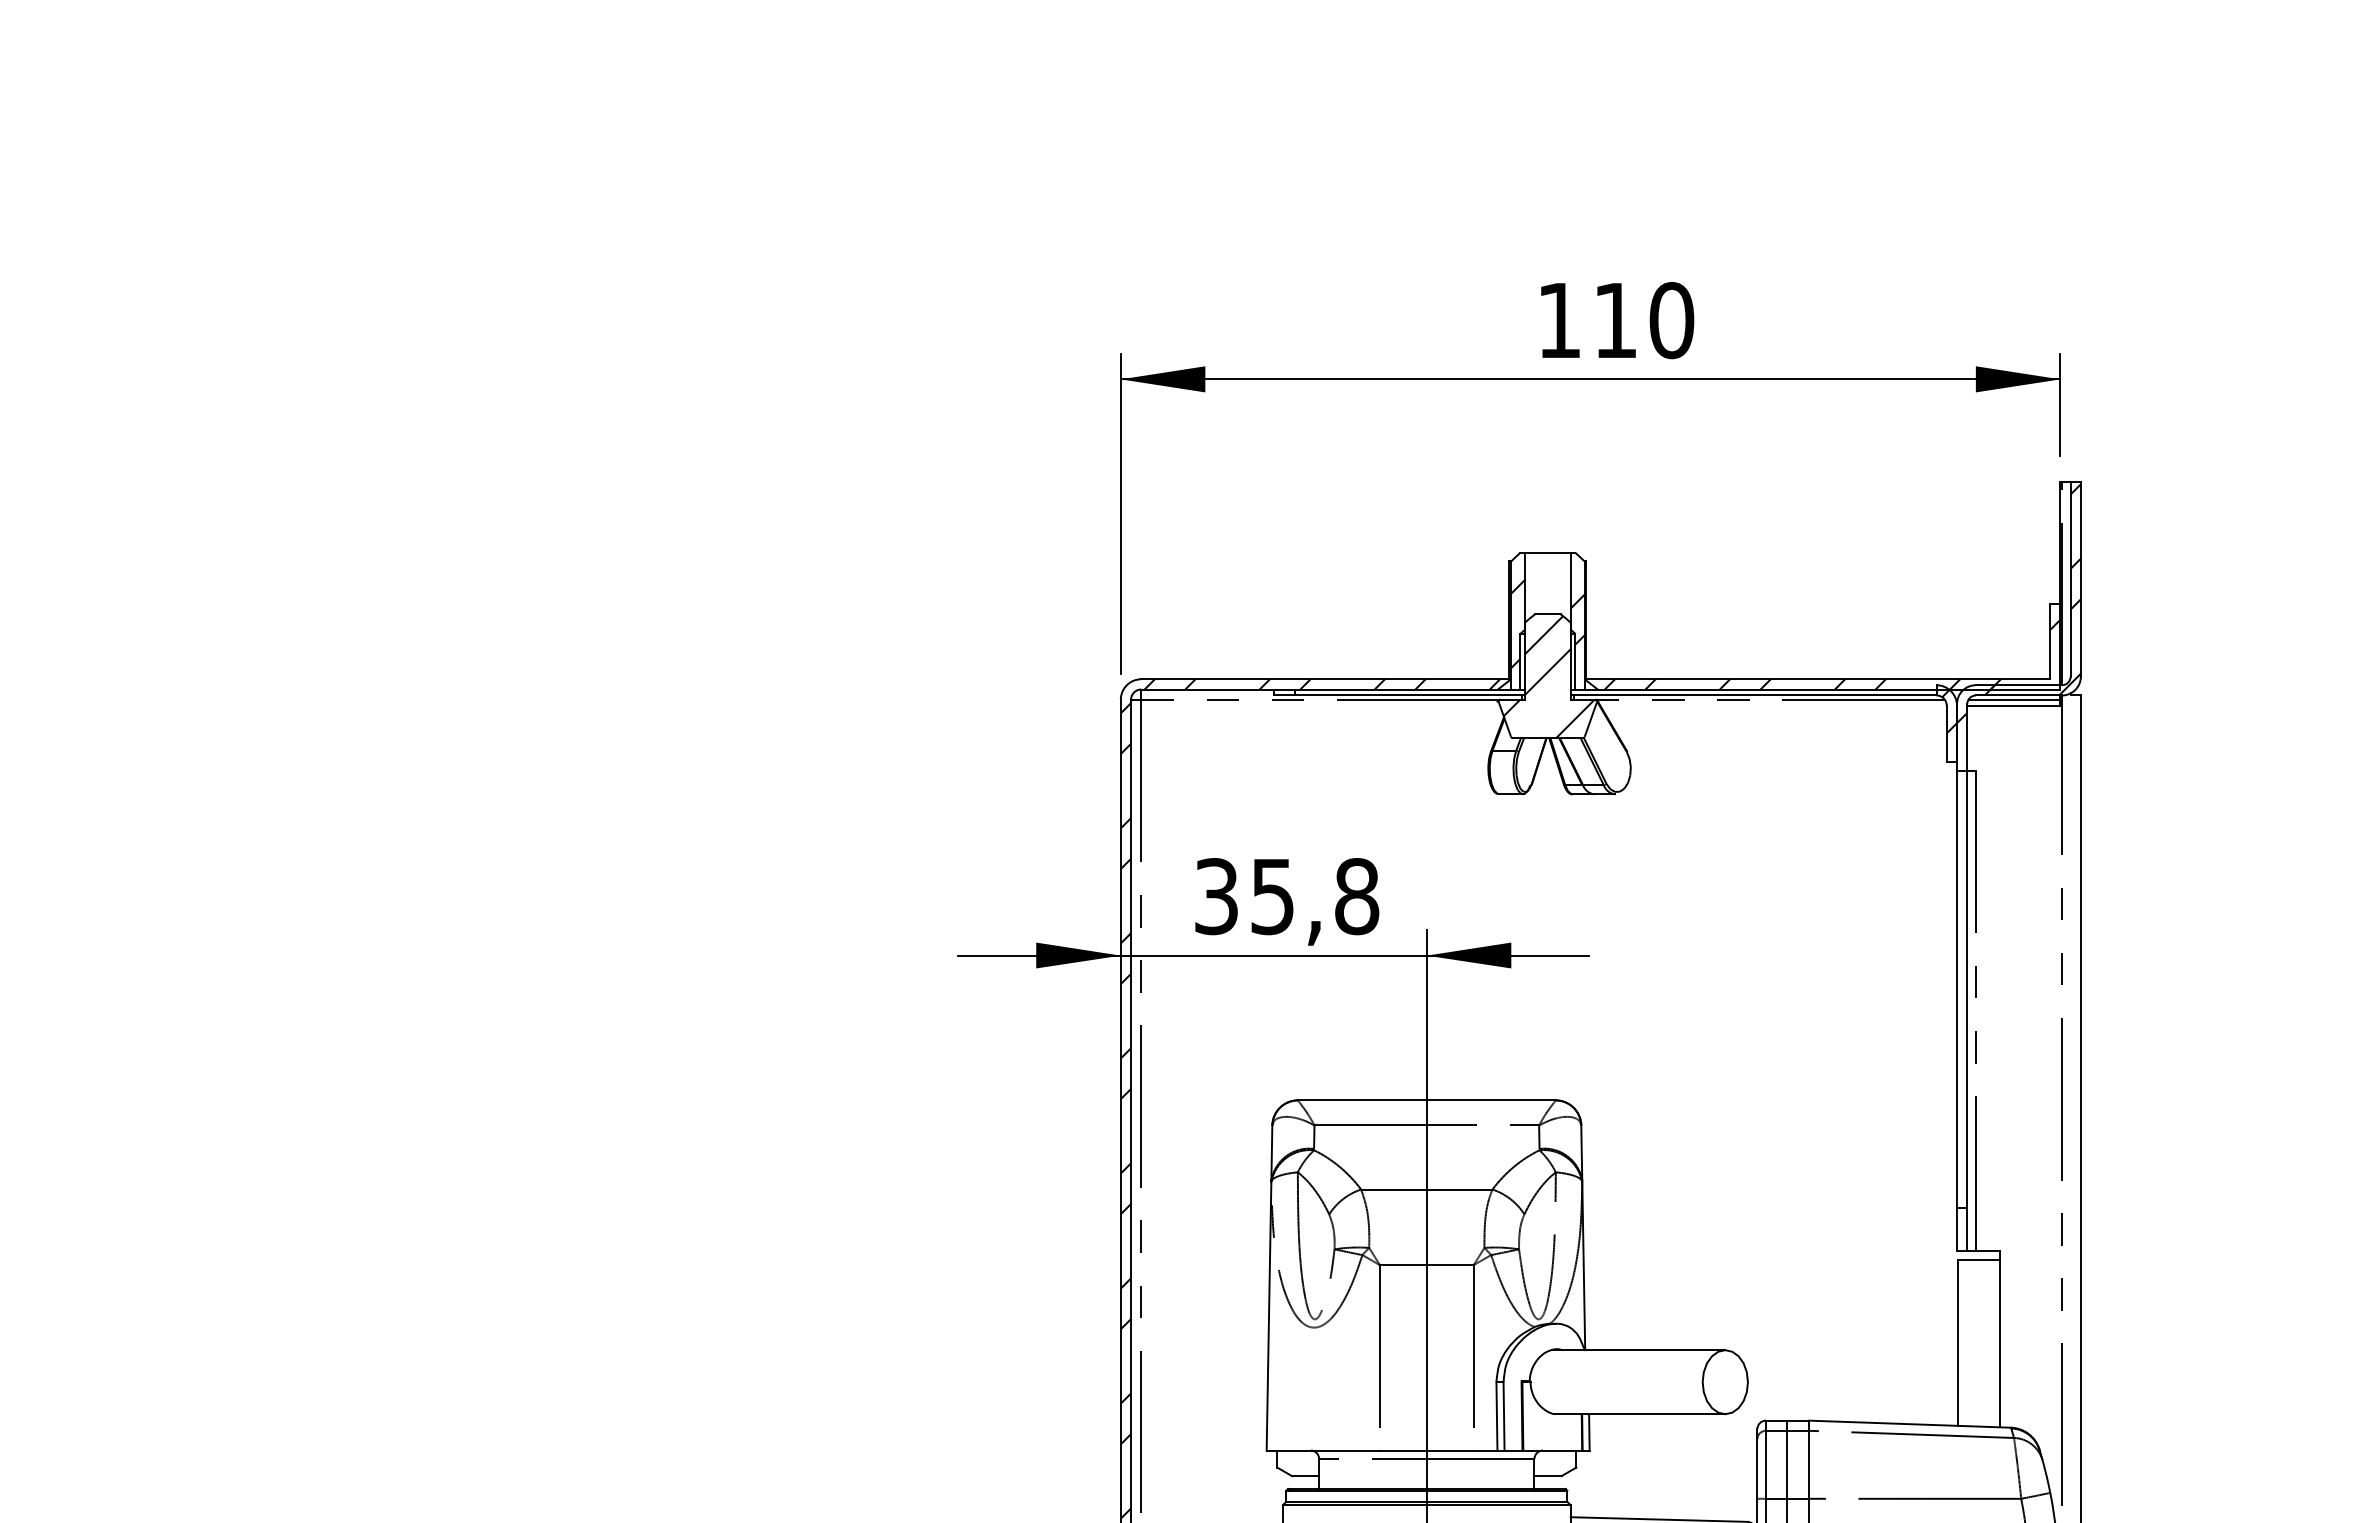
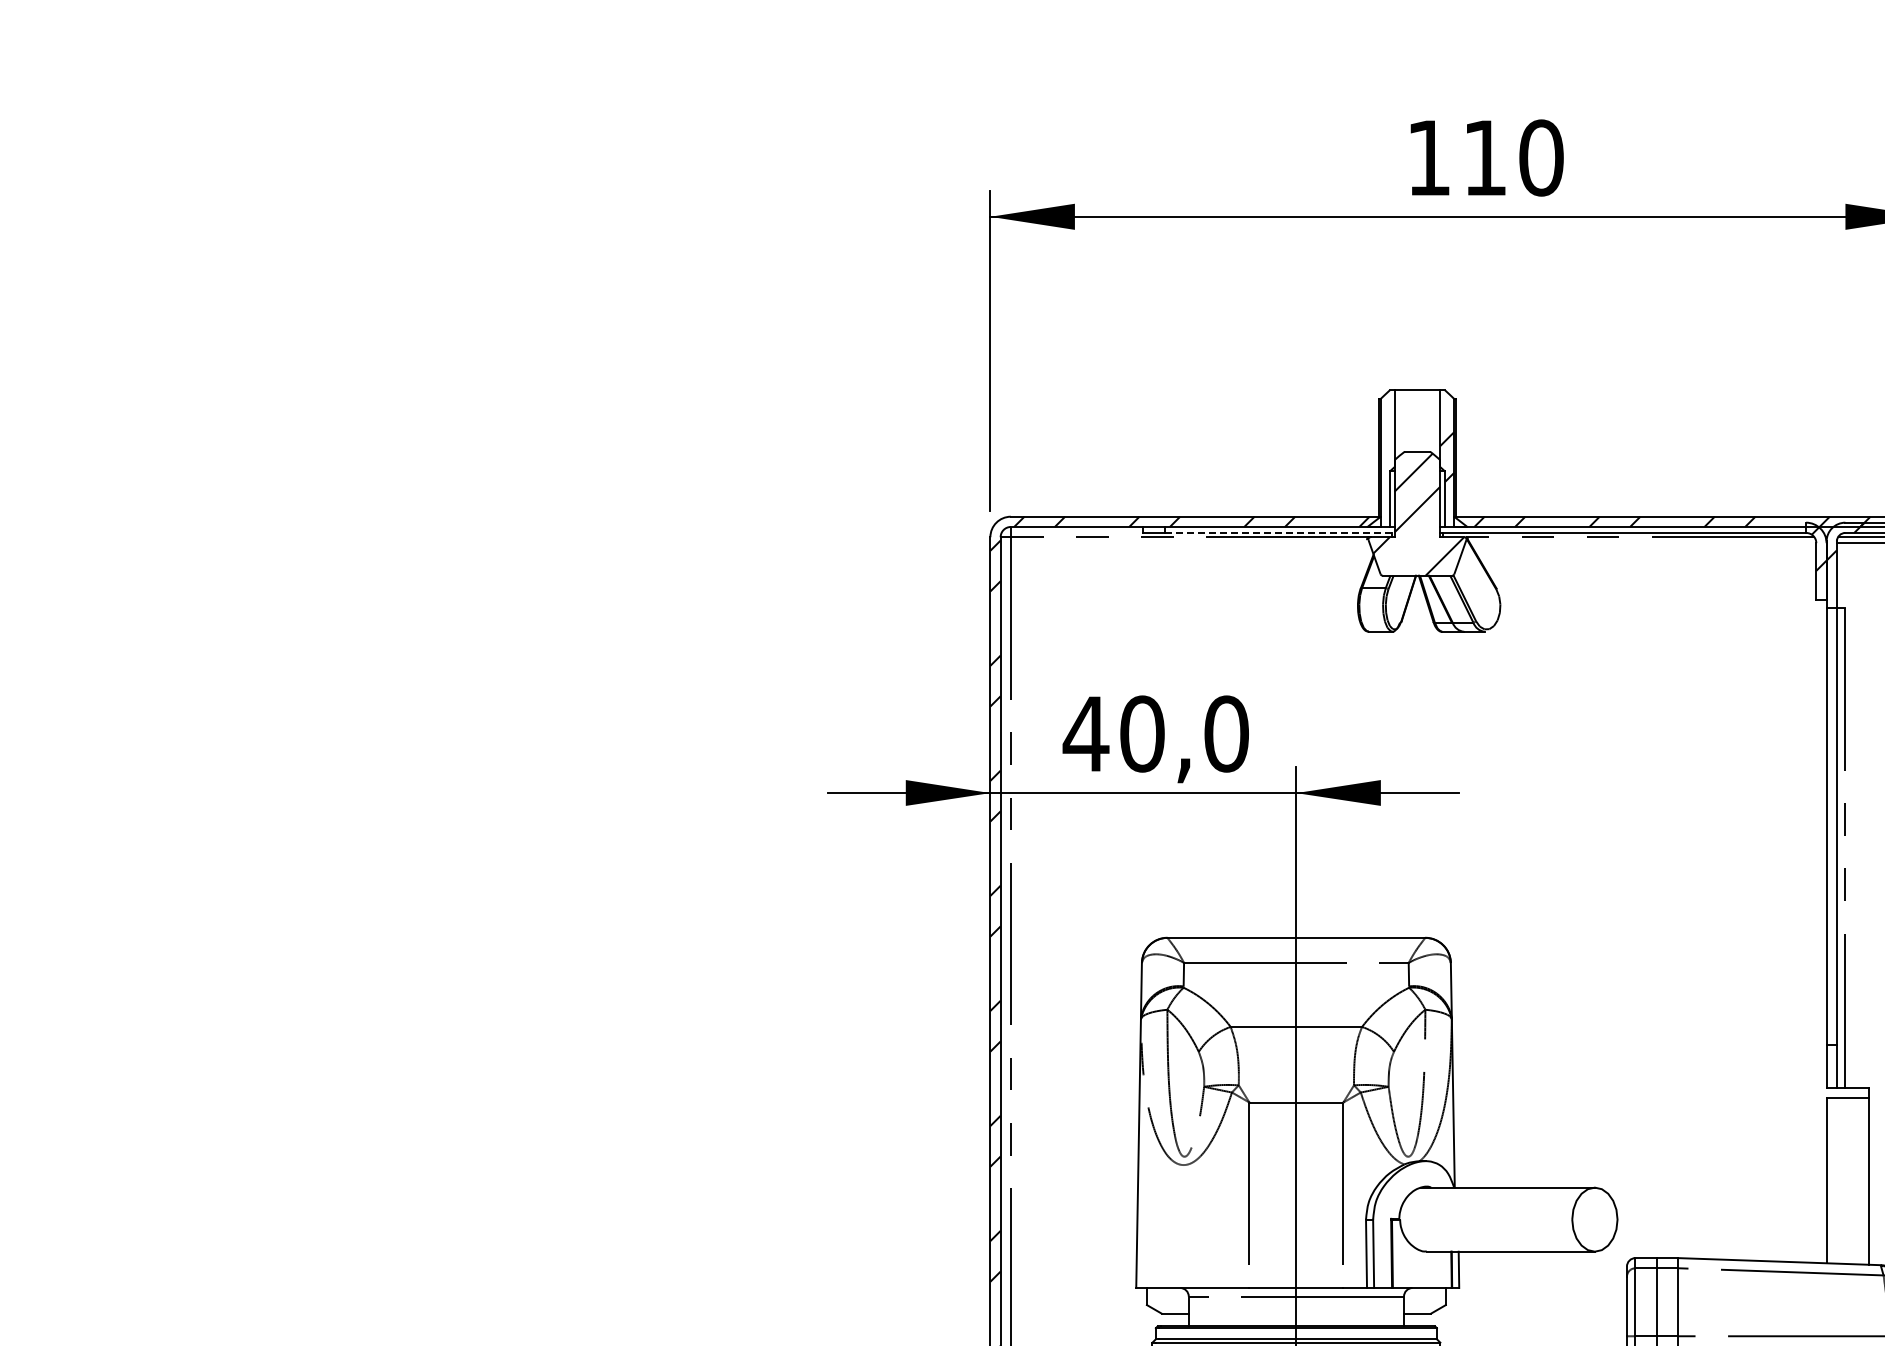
hatch: (1517, 623) -> (1387, 460), removed
line: (1410, 695) -> (1280, 532), solid -> dashed
text: (1286, 896) -> (1156, 733), 35,8 -> 40,0

